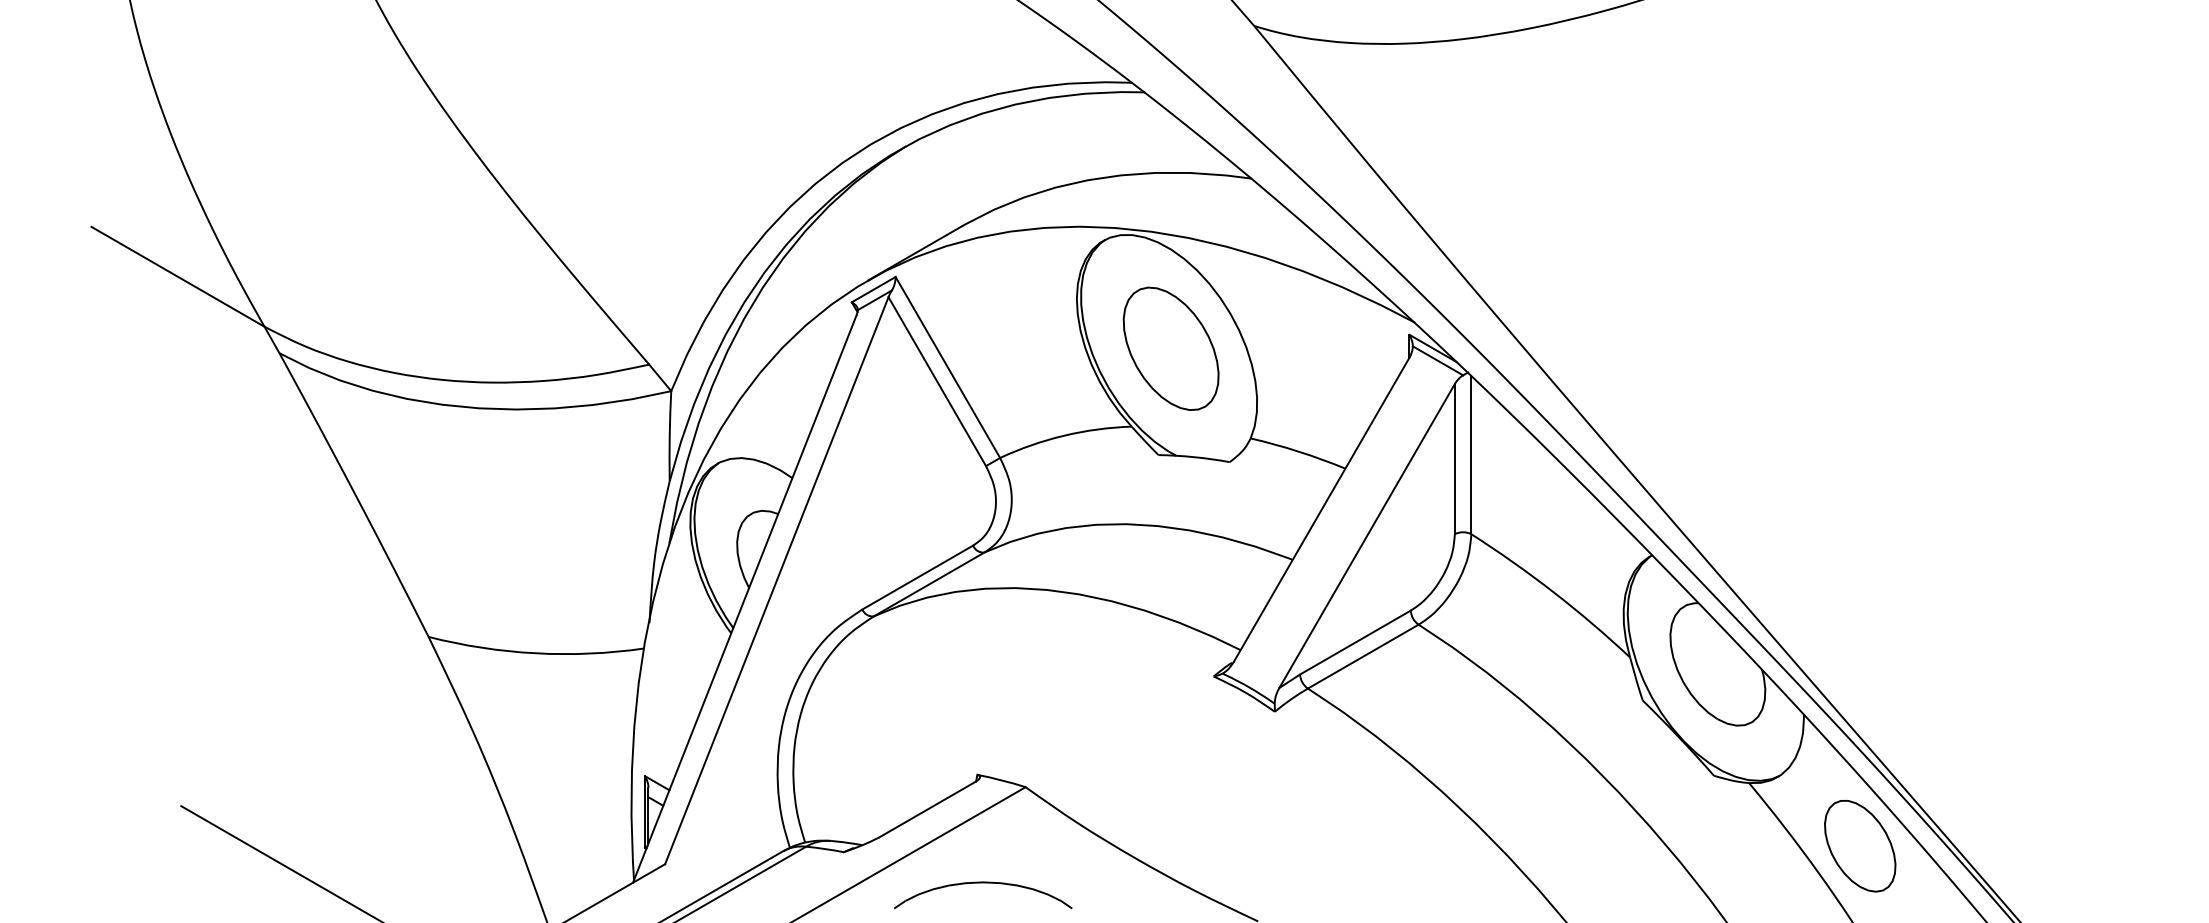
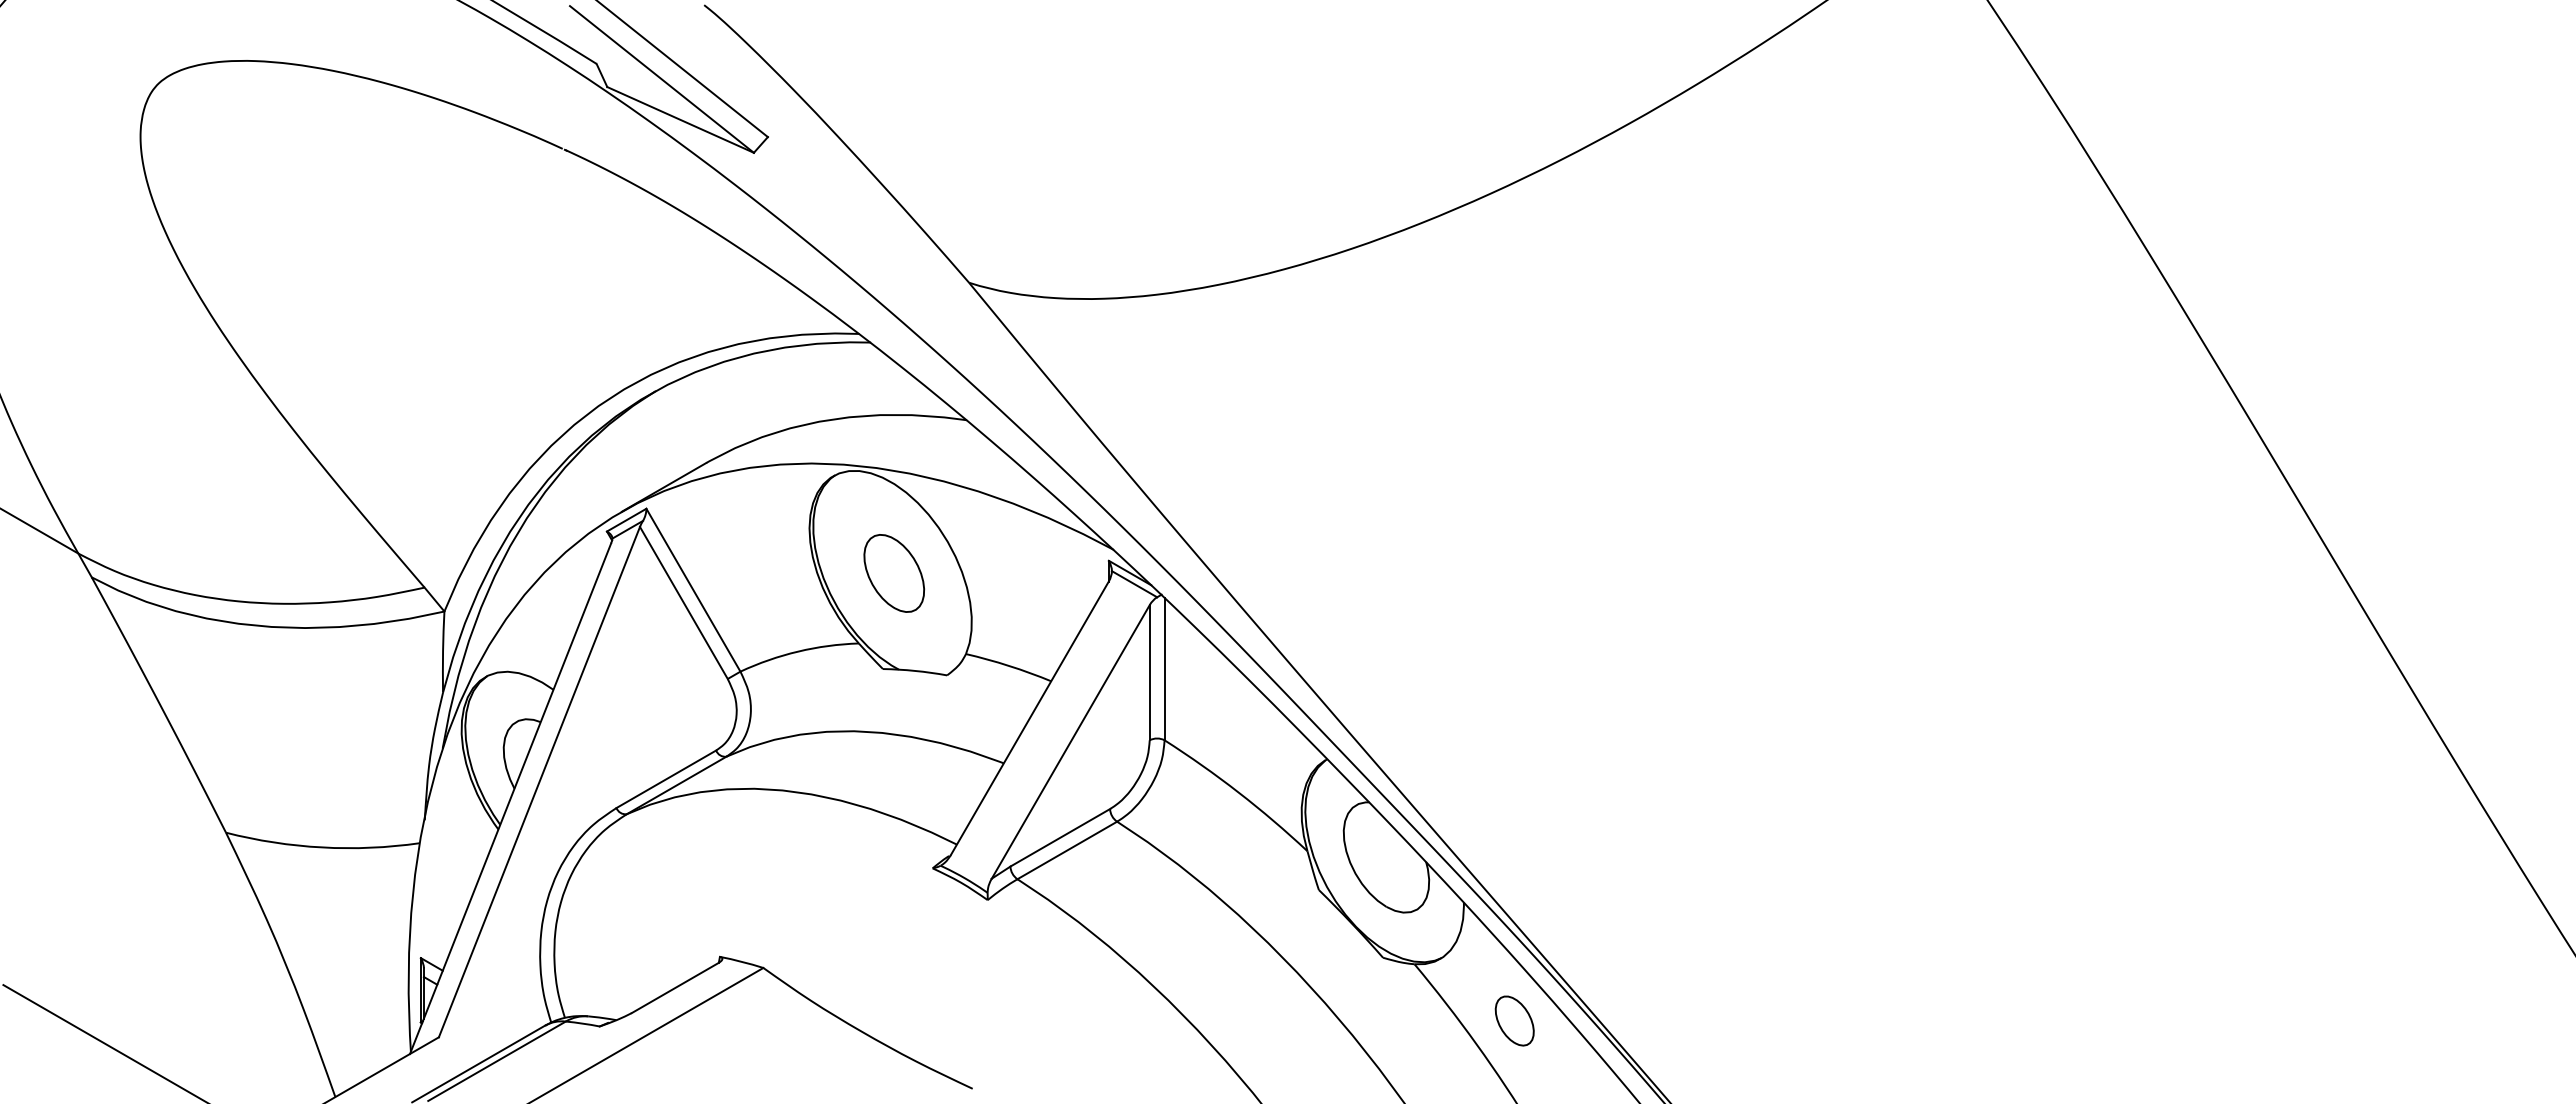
part: (1170, 348) -> (893, 573), size x0.7
part: (1860, 845) -> (1514, 1020), size x0.6
part: (982, 883) -> (724, 1054), removed

